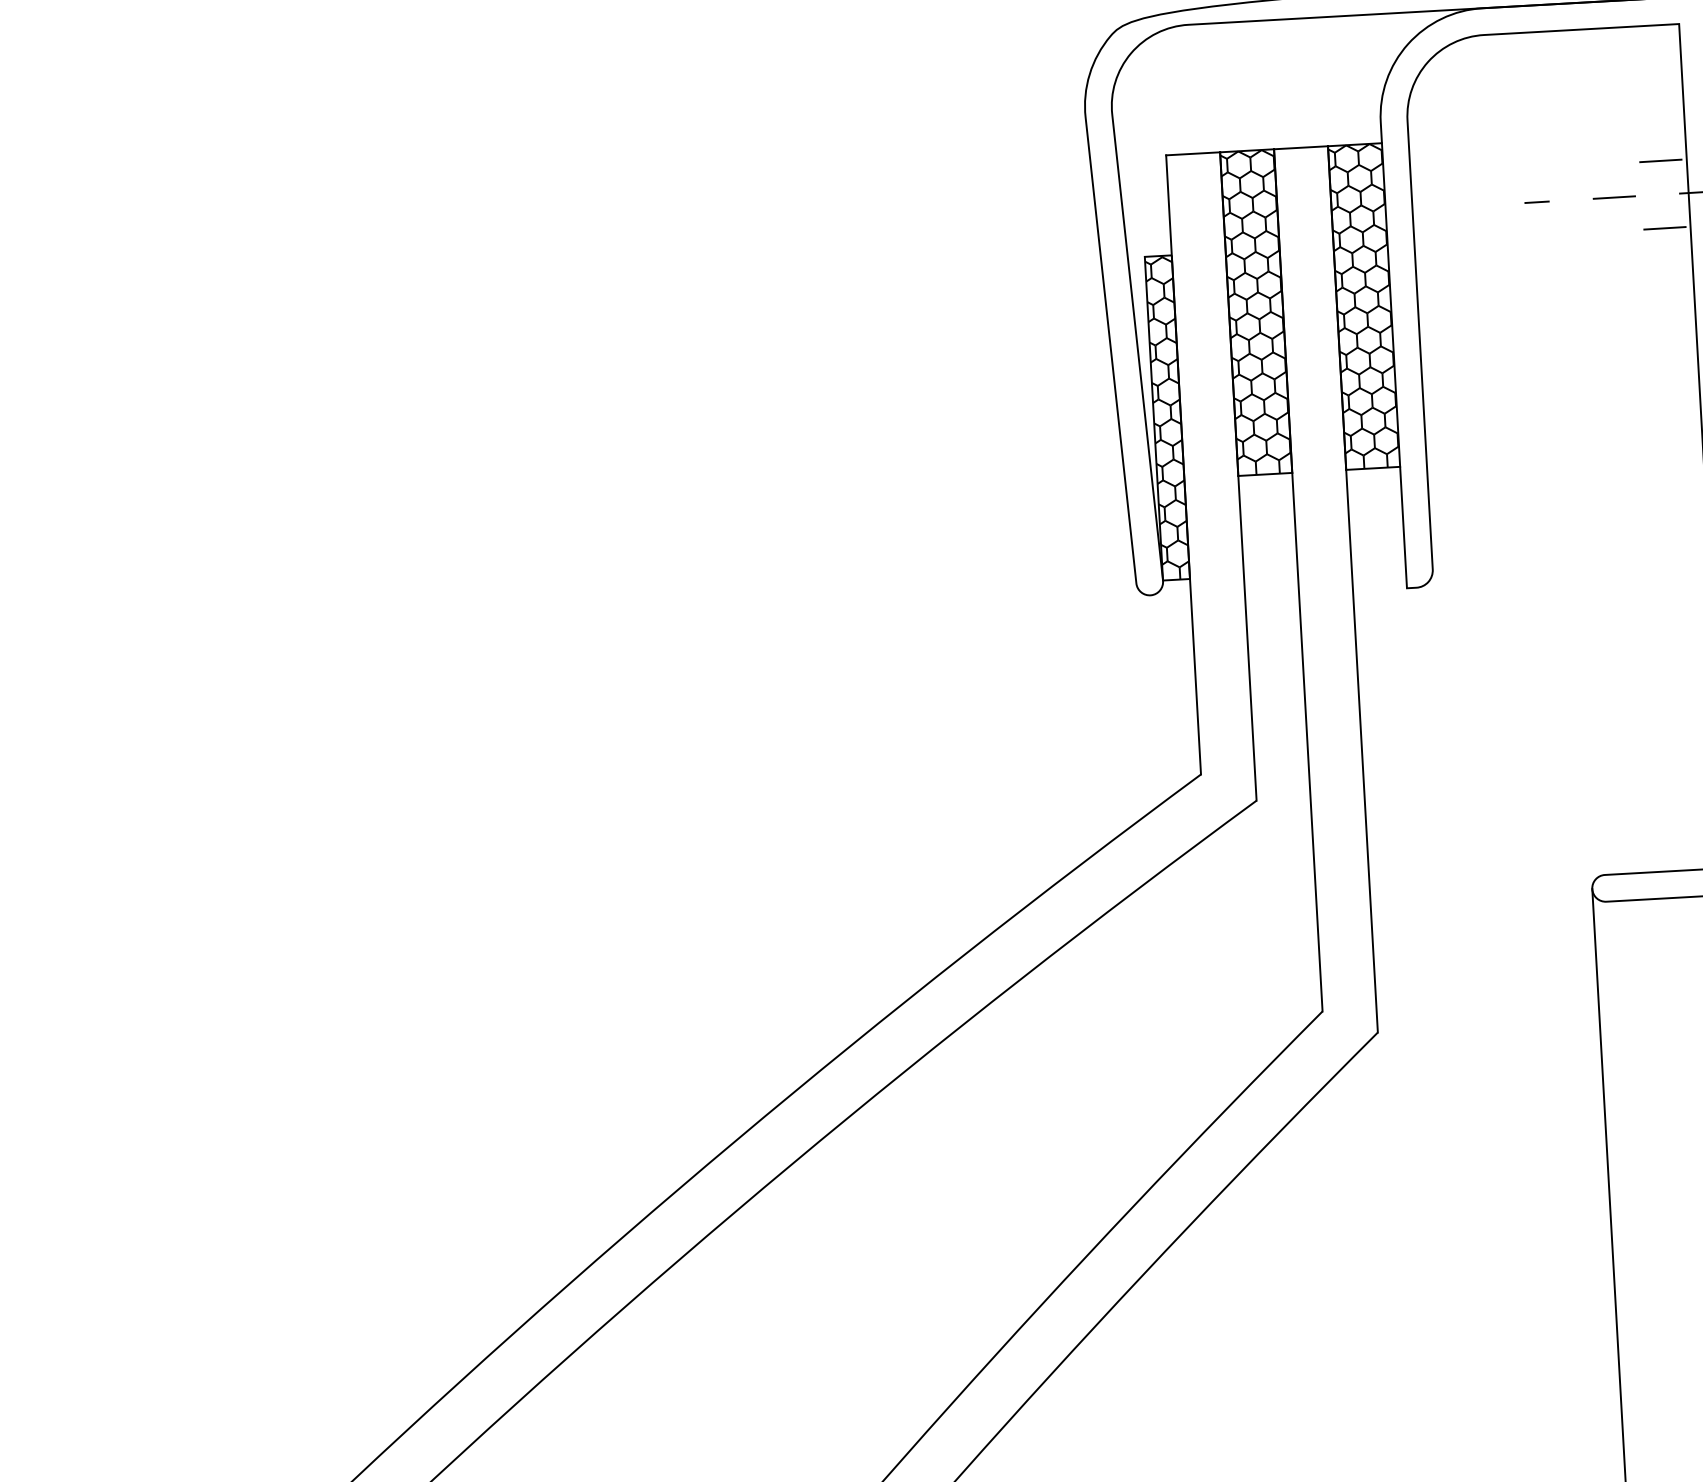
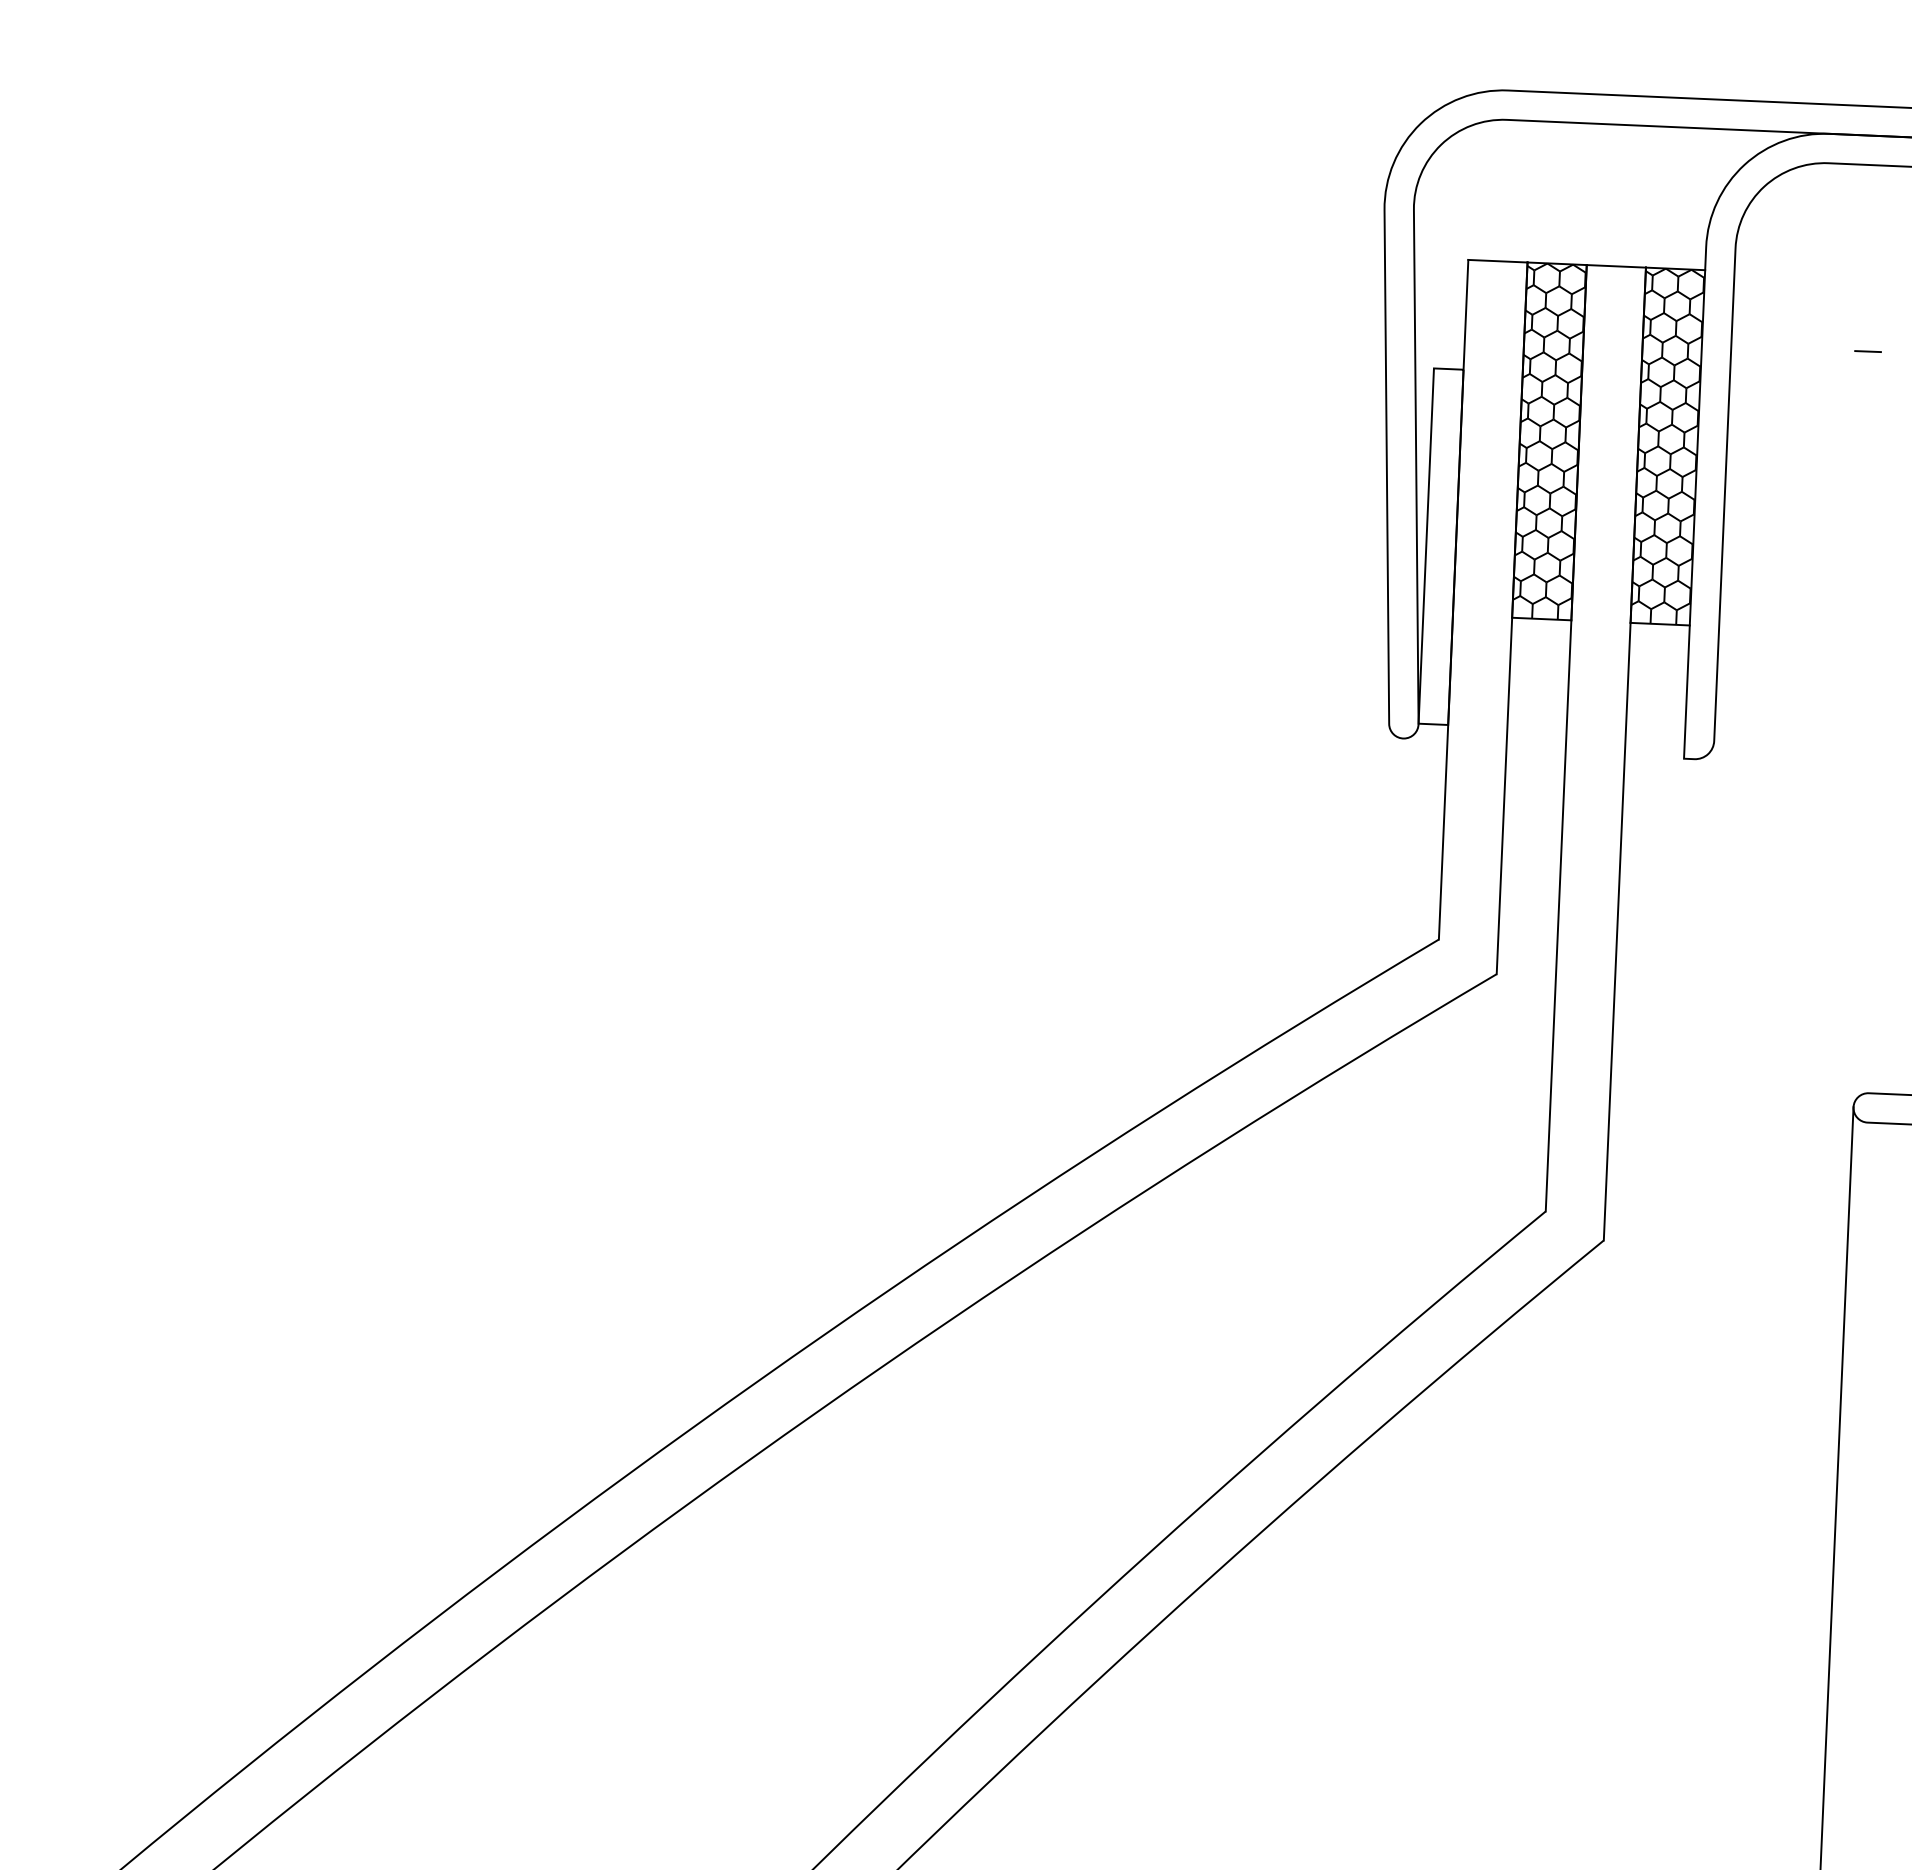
hatch: (1167, 417) -> (1441, 546), removed

